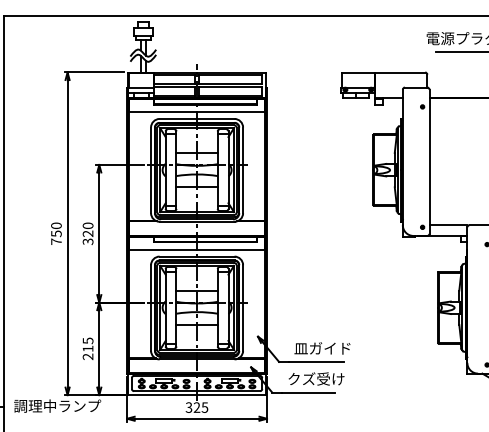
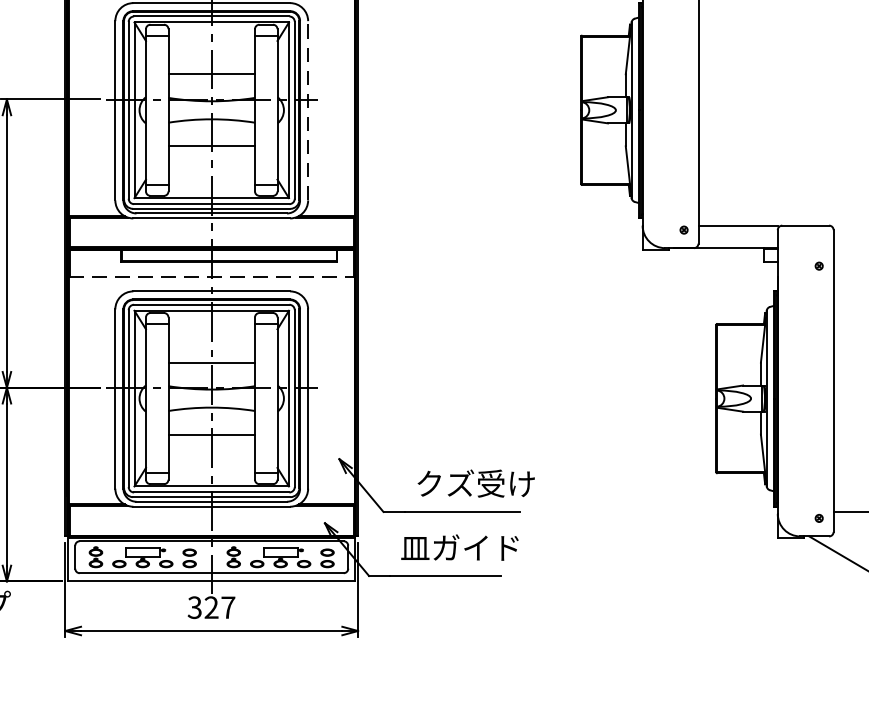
line: (243, 170) -> (308, 111), solid -> dashed
line: (197, 249) -> (212, 276), solid -> dashed
text: (322, 347) -> (474, 481), 皿ガイド -> クズ受け
text: (315, 378) -> (459, 546), クズ受け -> 皿ガイド
text: (204, 407) -> (227, 607), 325 -> 327

